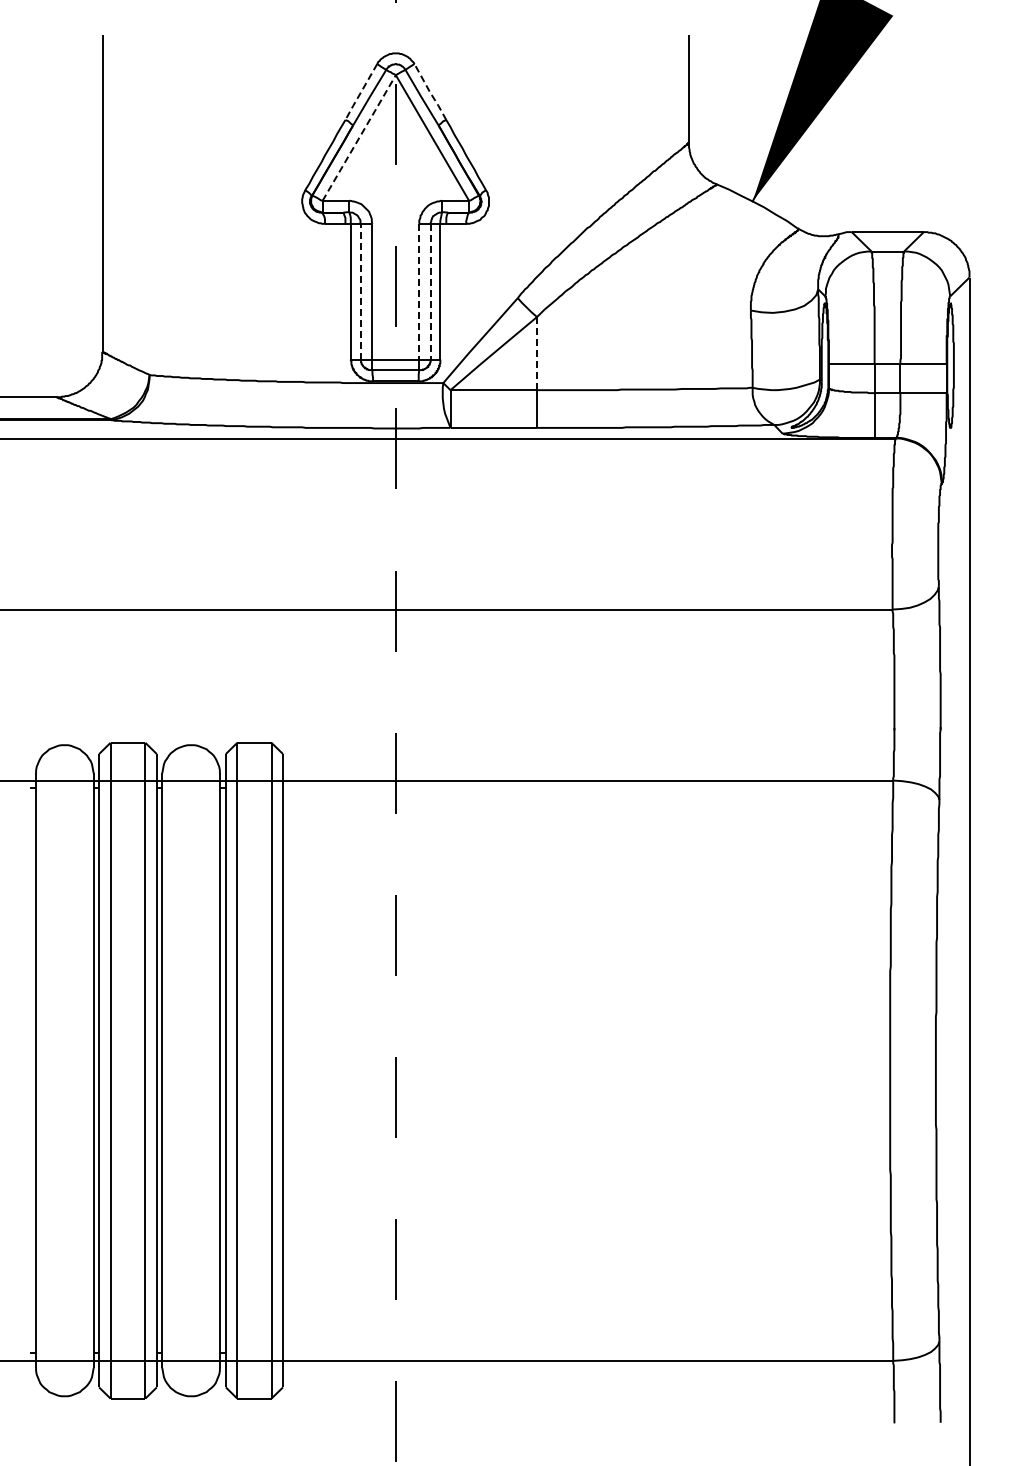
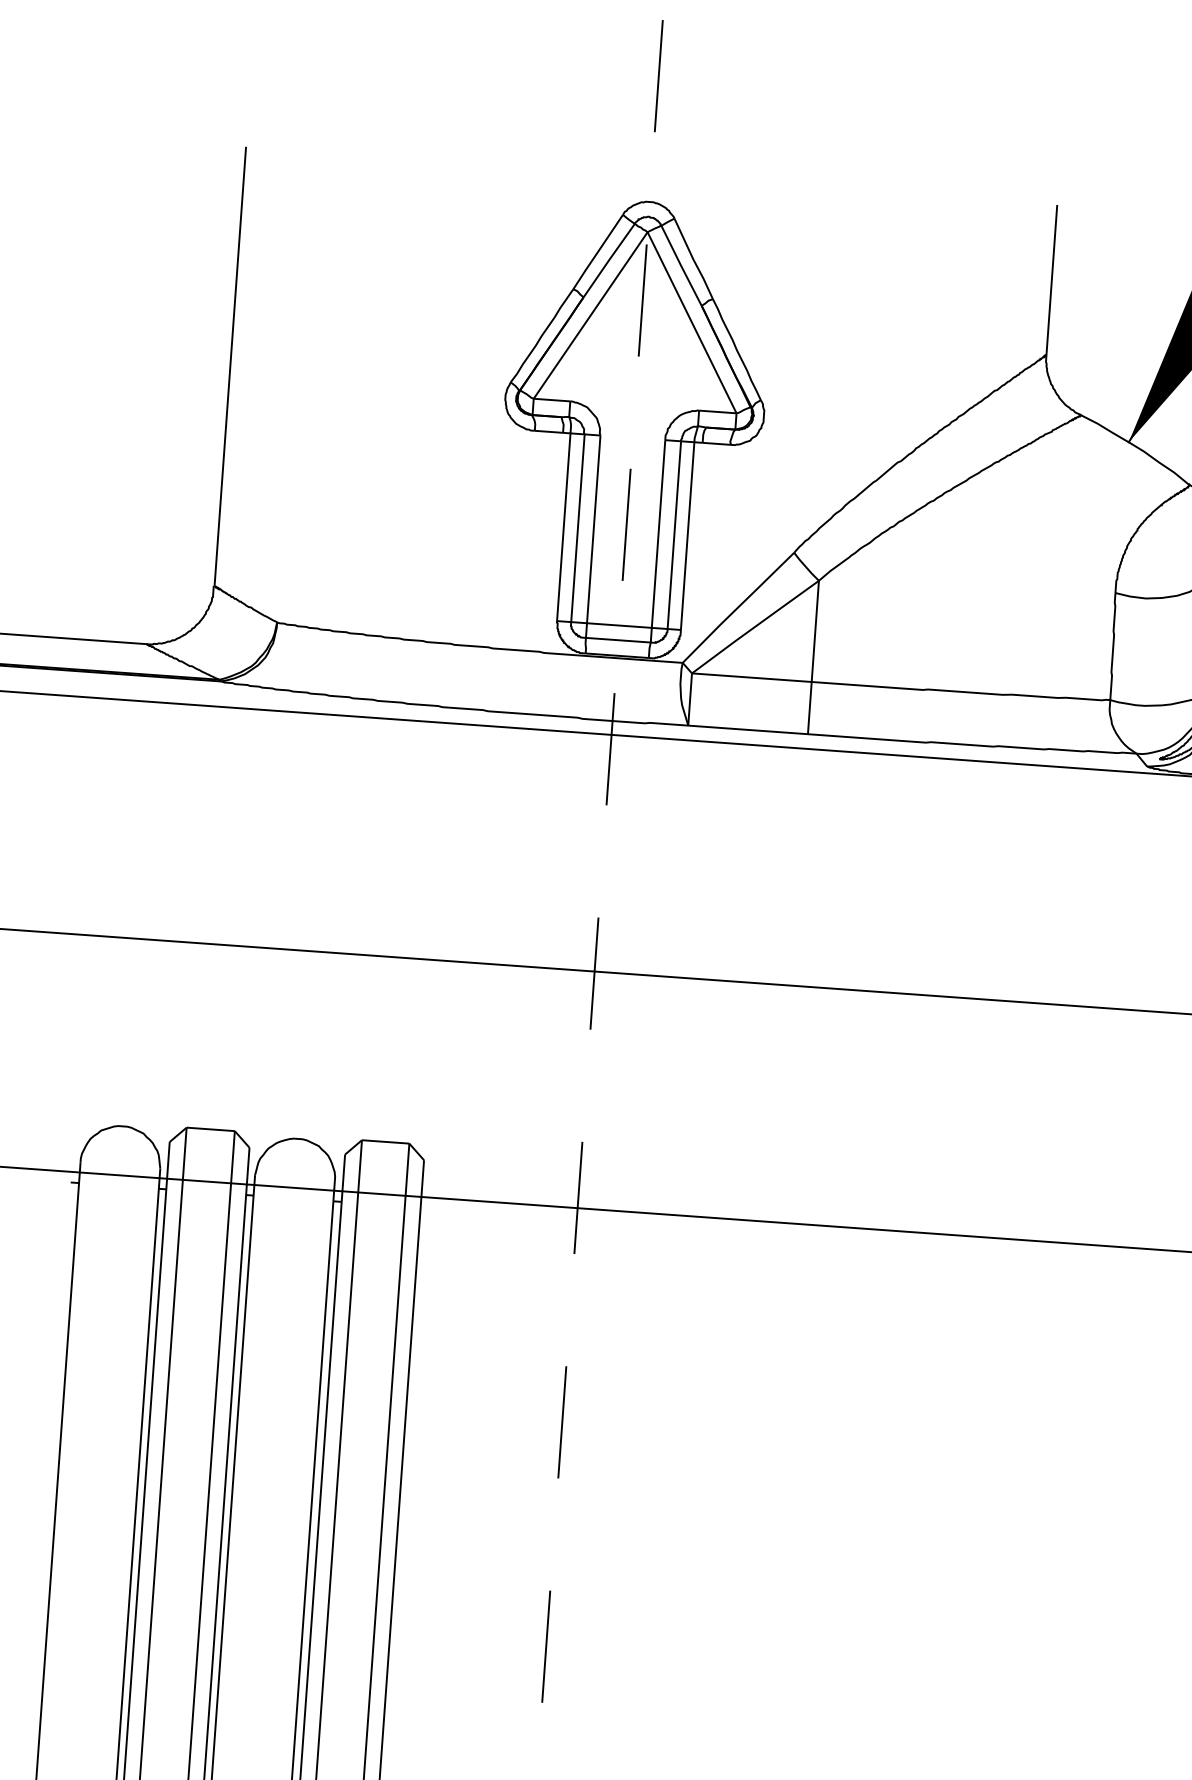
line: (361, 92) -> (598, 252), dashed -> solid
line: (430, 92) -> (693, 259), dashed -> solid
line: (359, 138) -> (591, 316), dashed -> solid
line: (361, 291) -> (578, 528), dashed -> solid
line: (419, 291) -> (658, 533), dashed -> solid
line: (430, 291) -> (674, 534), dashed -> solid
line: (537, 353) -> (815, 631), dashed -> solid

